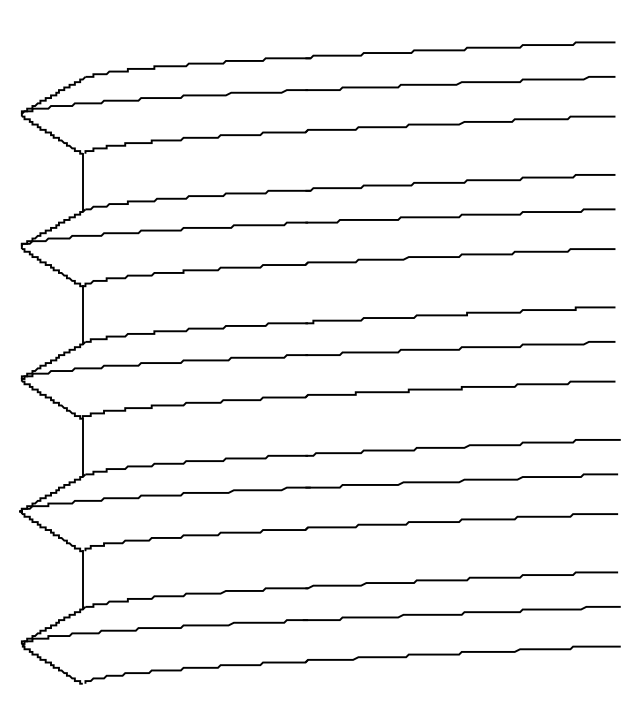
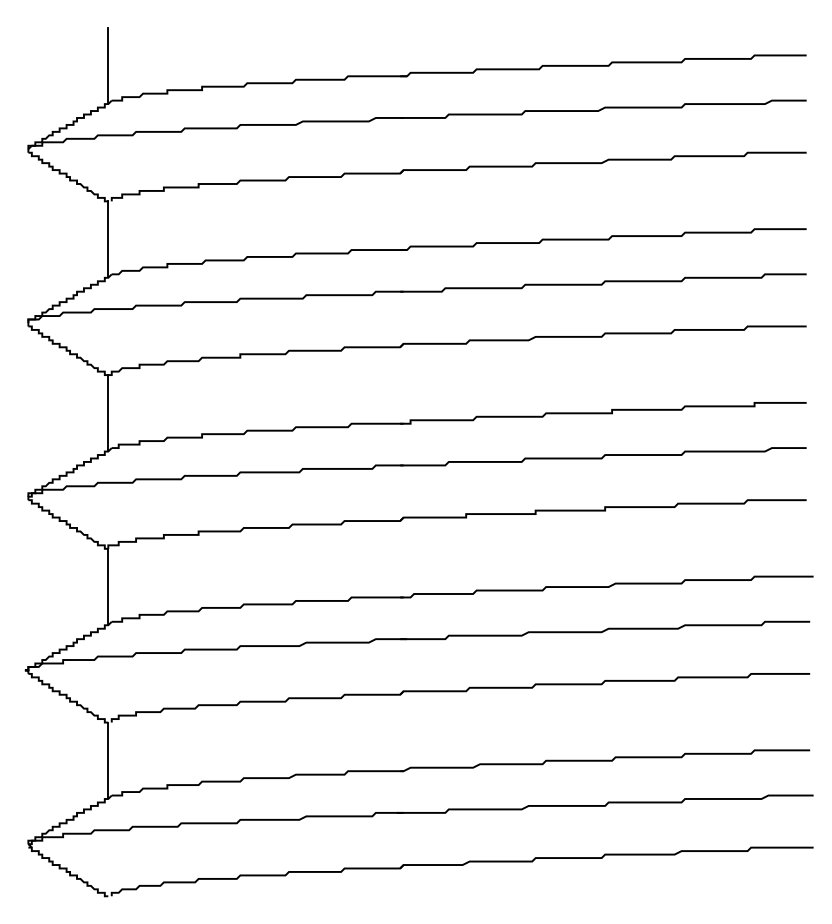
line: (82, 50) -> (108, 65), added

